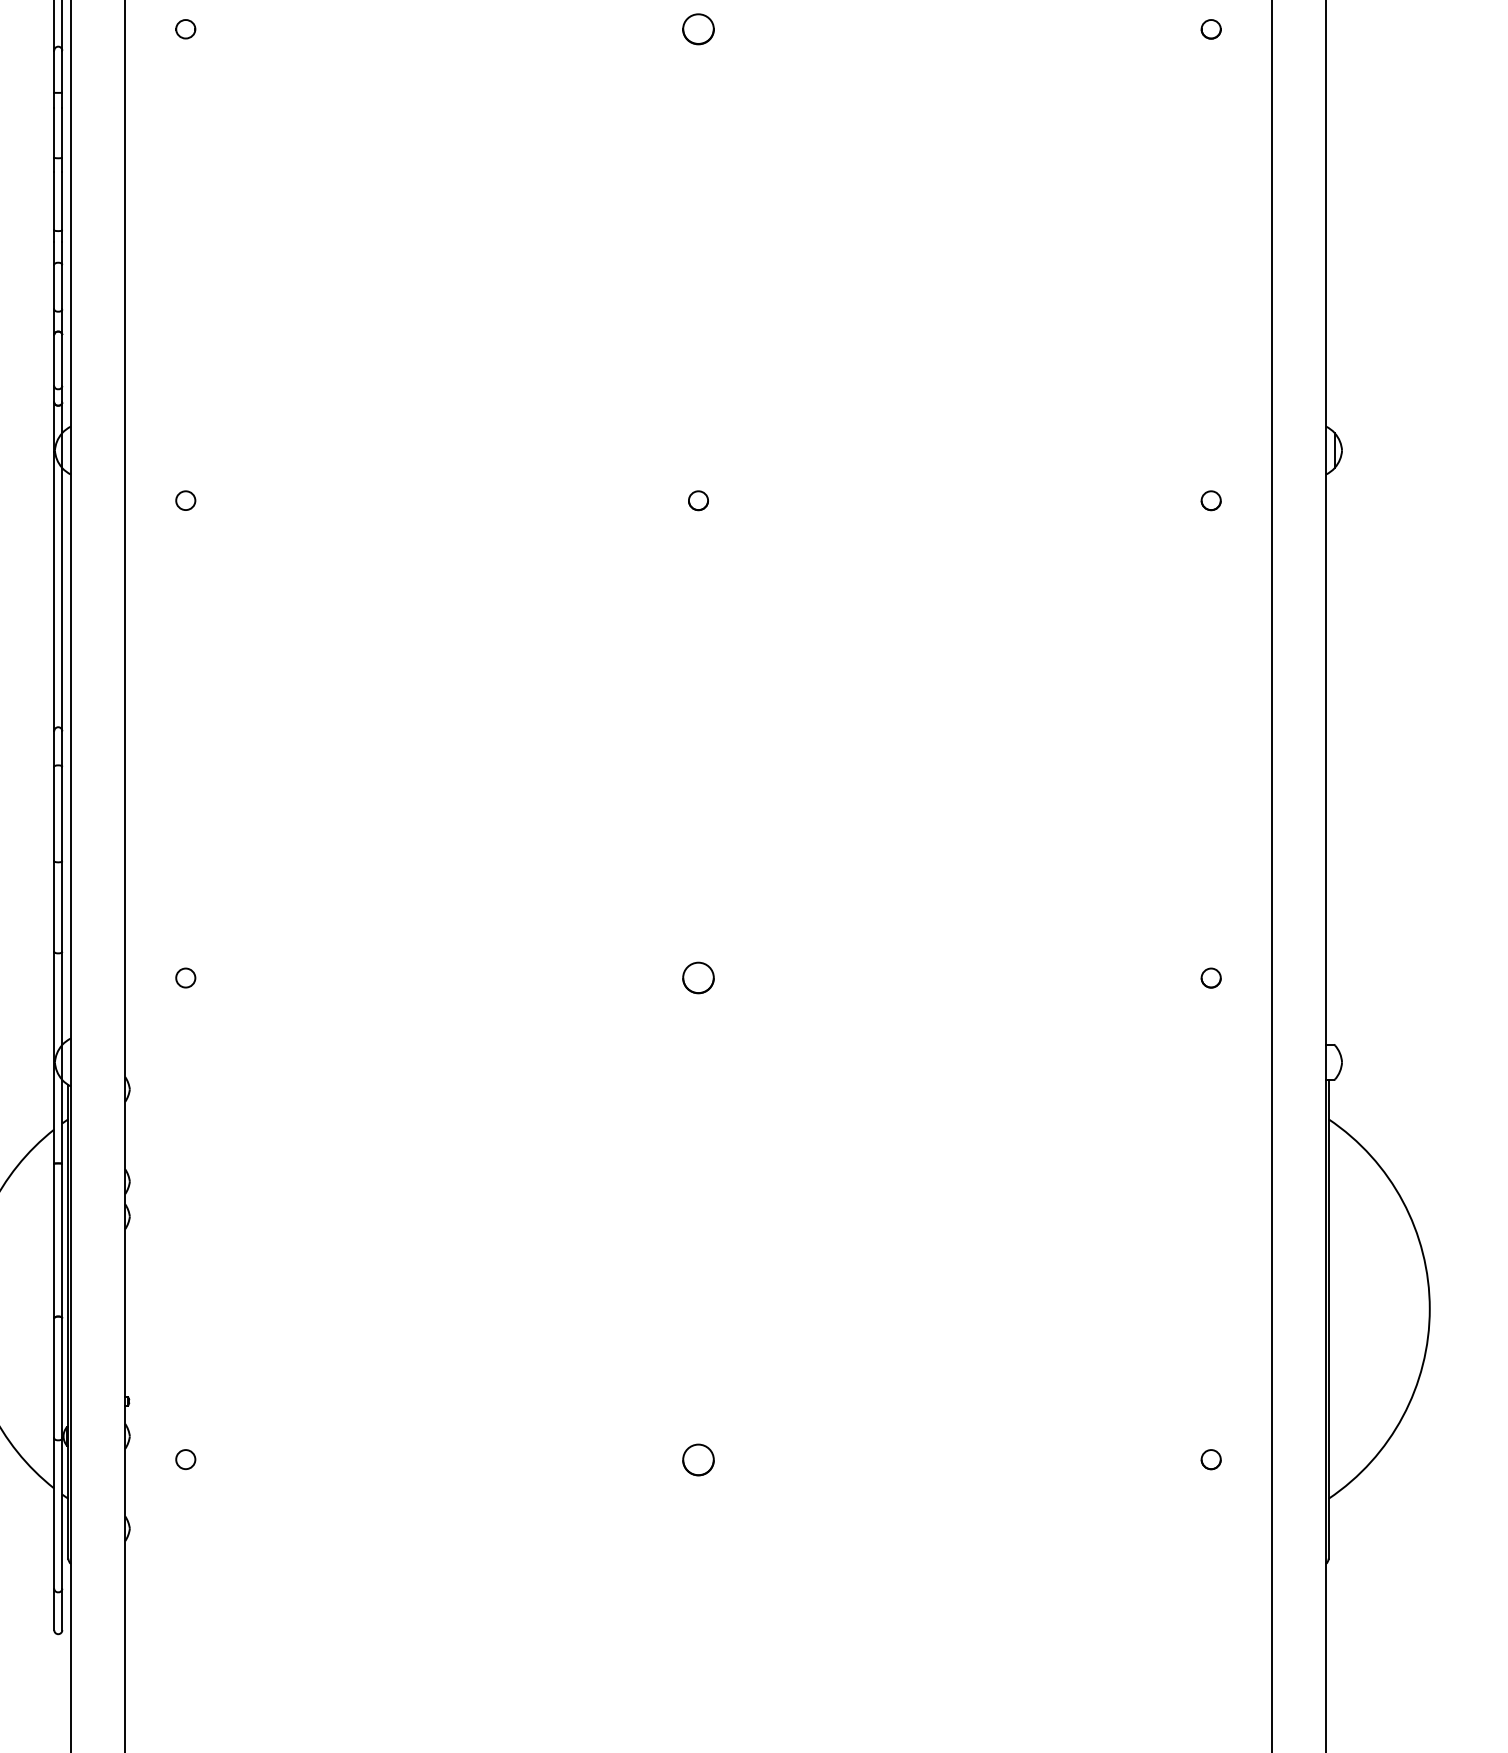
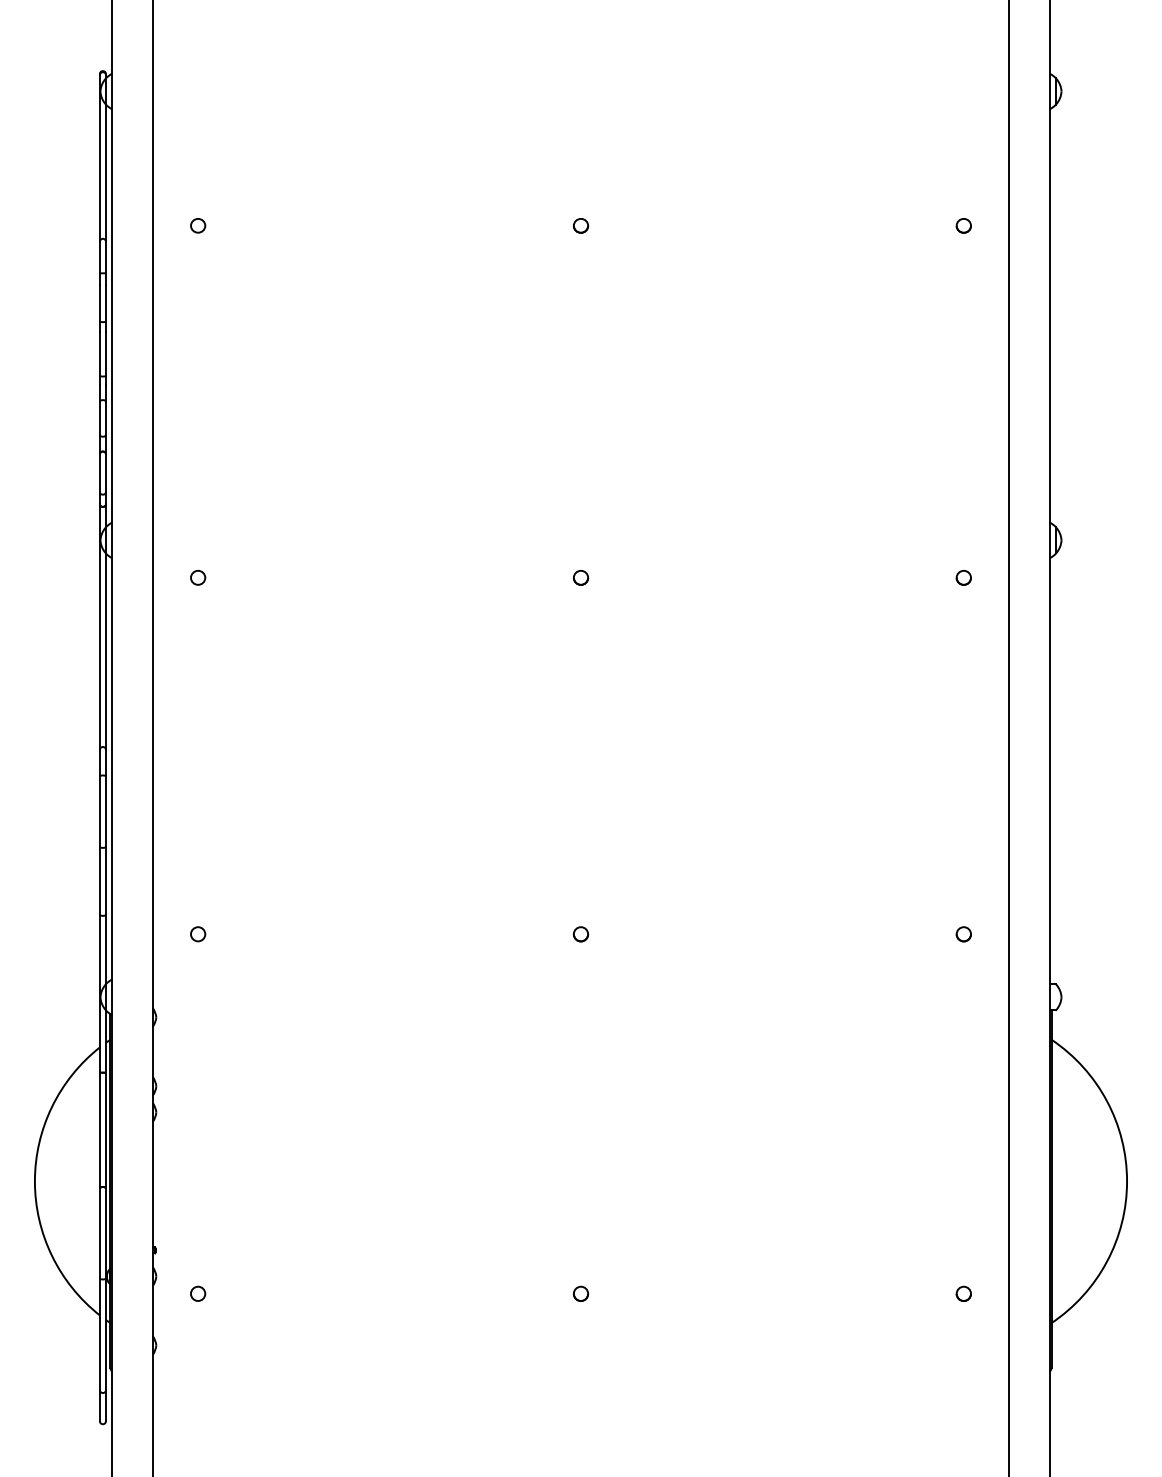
part: (697, 28) -> (580, 225), size x0.62
part: (697, 978) -> (580, 934), size x0.62
part: (697, 1459) -> (580, 1293), size x0.62

